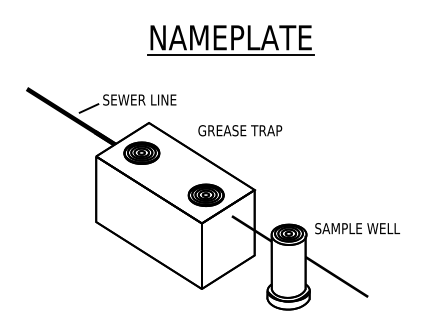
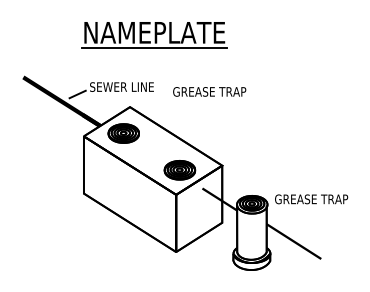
part: (230, 40) -> (154, 35), moved
text: (240, 130) -> (209, 91), moved
text: (358, 228) -> (312, 199), SAMPLE WELL -> GREASE TRAP

